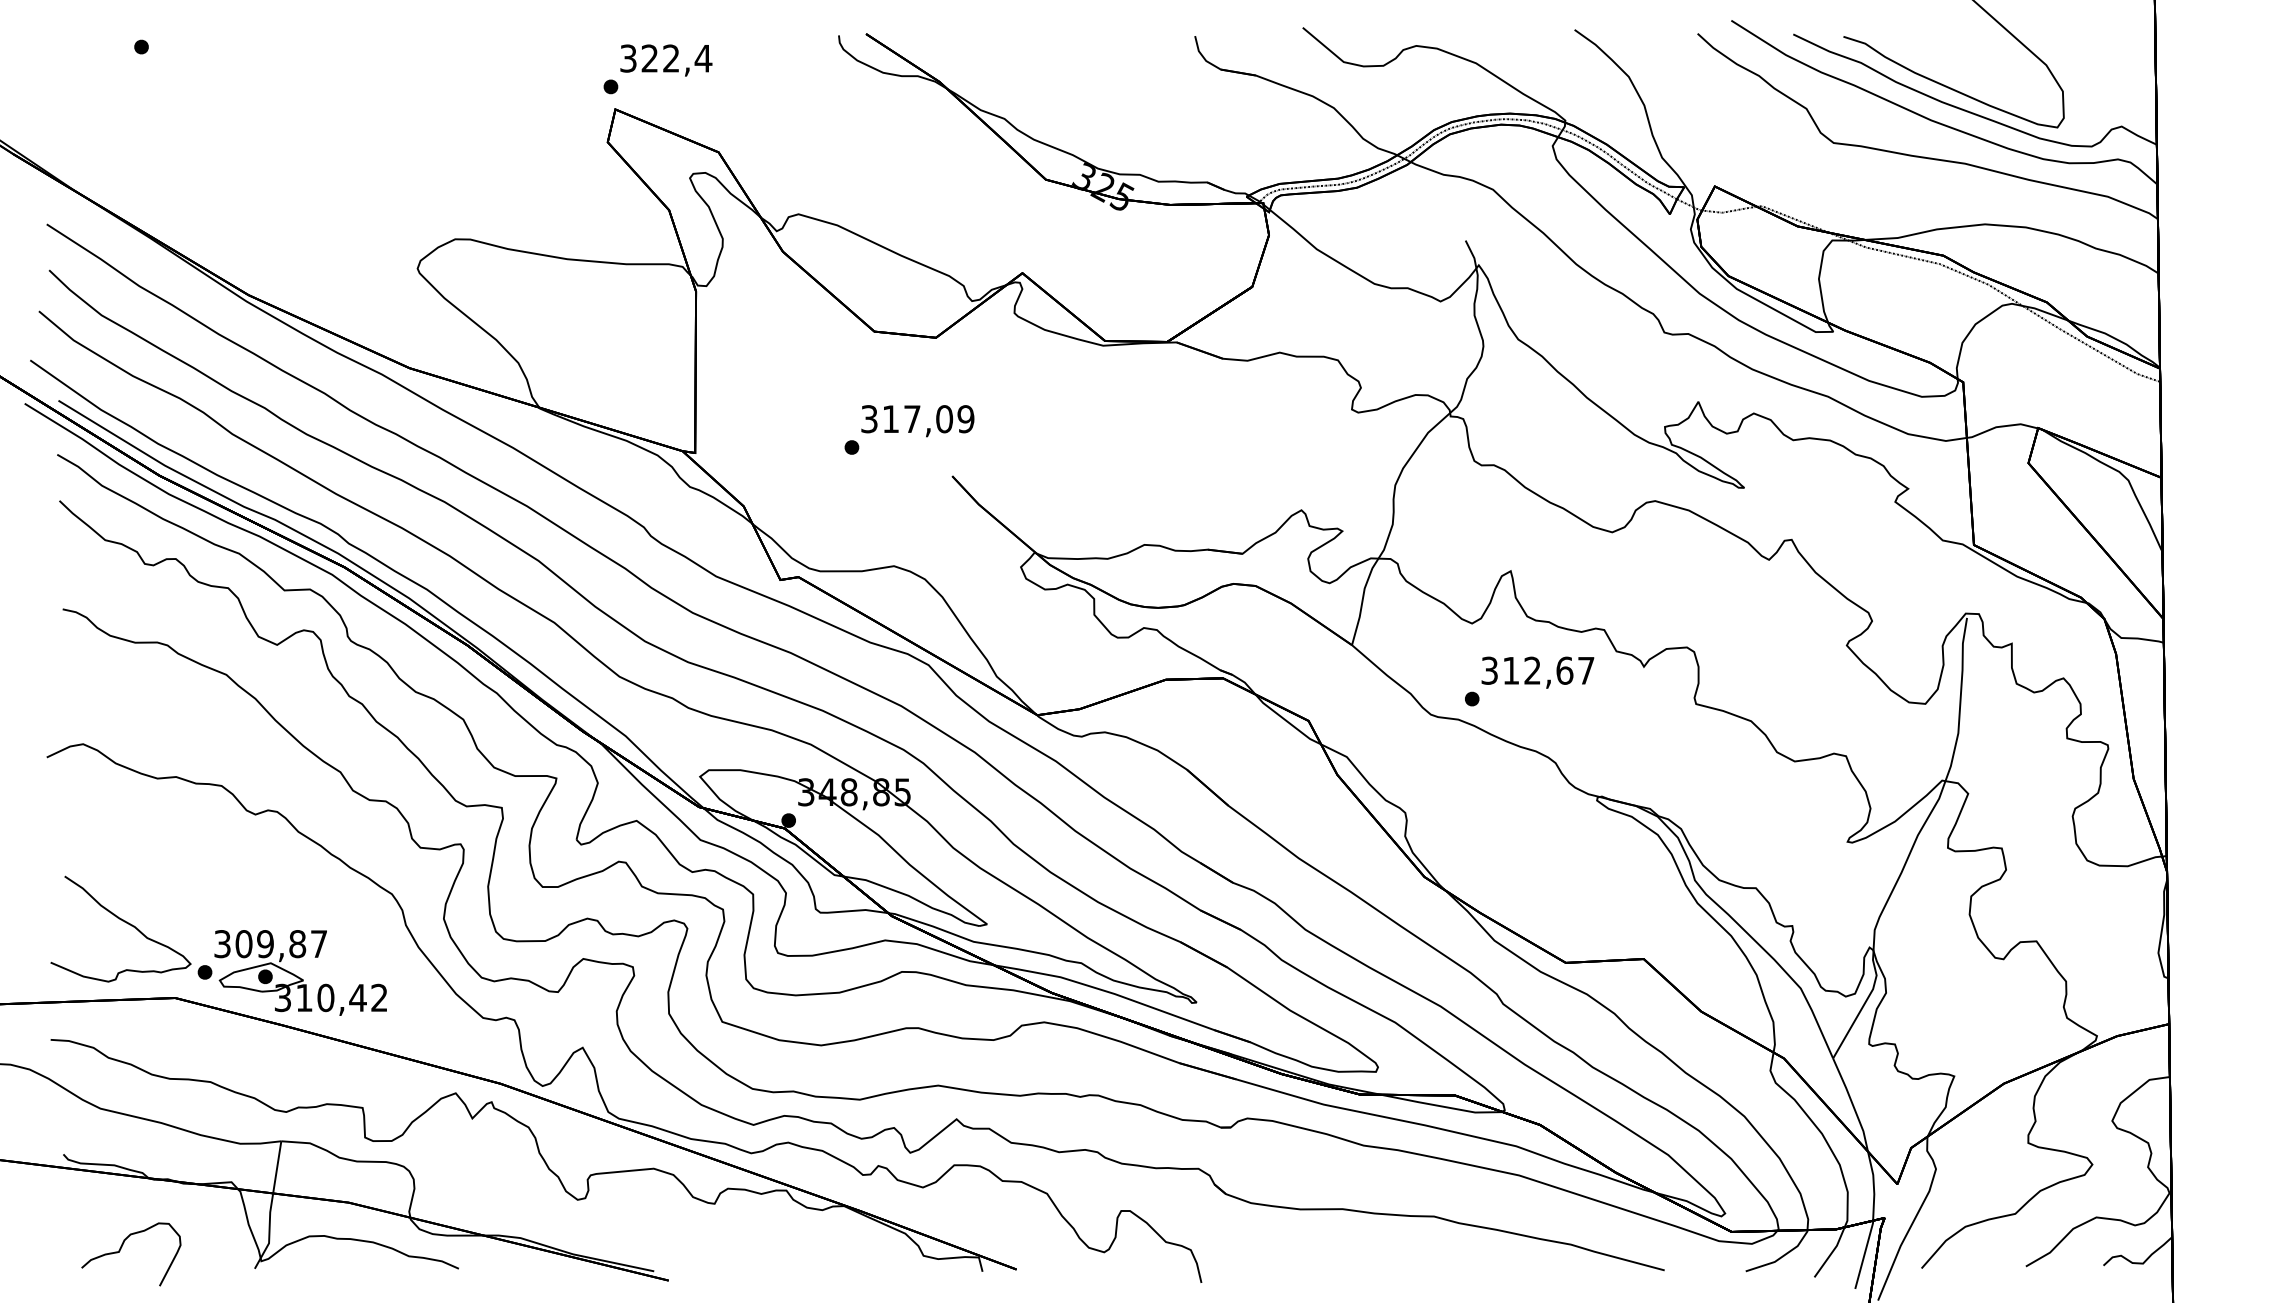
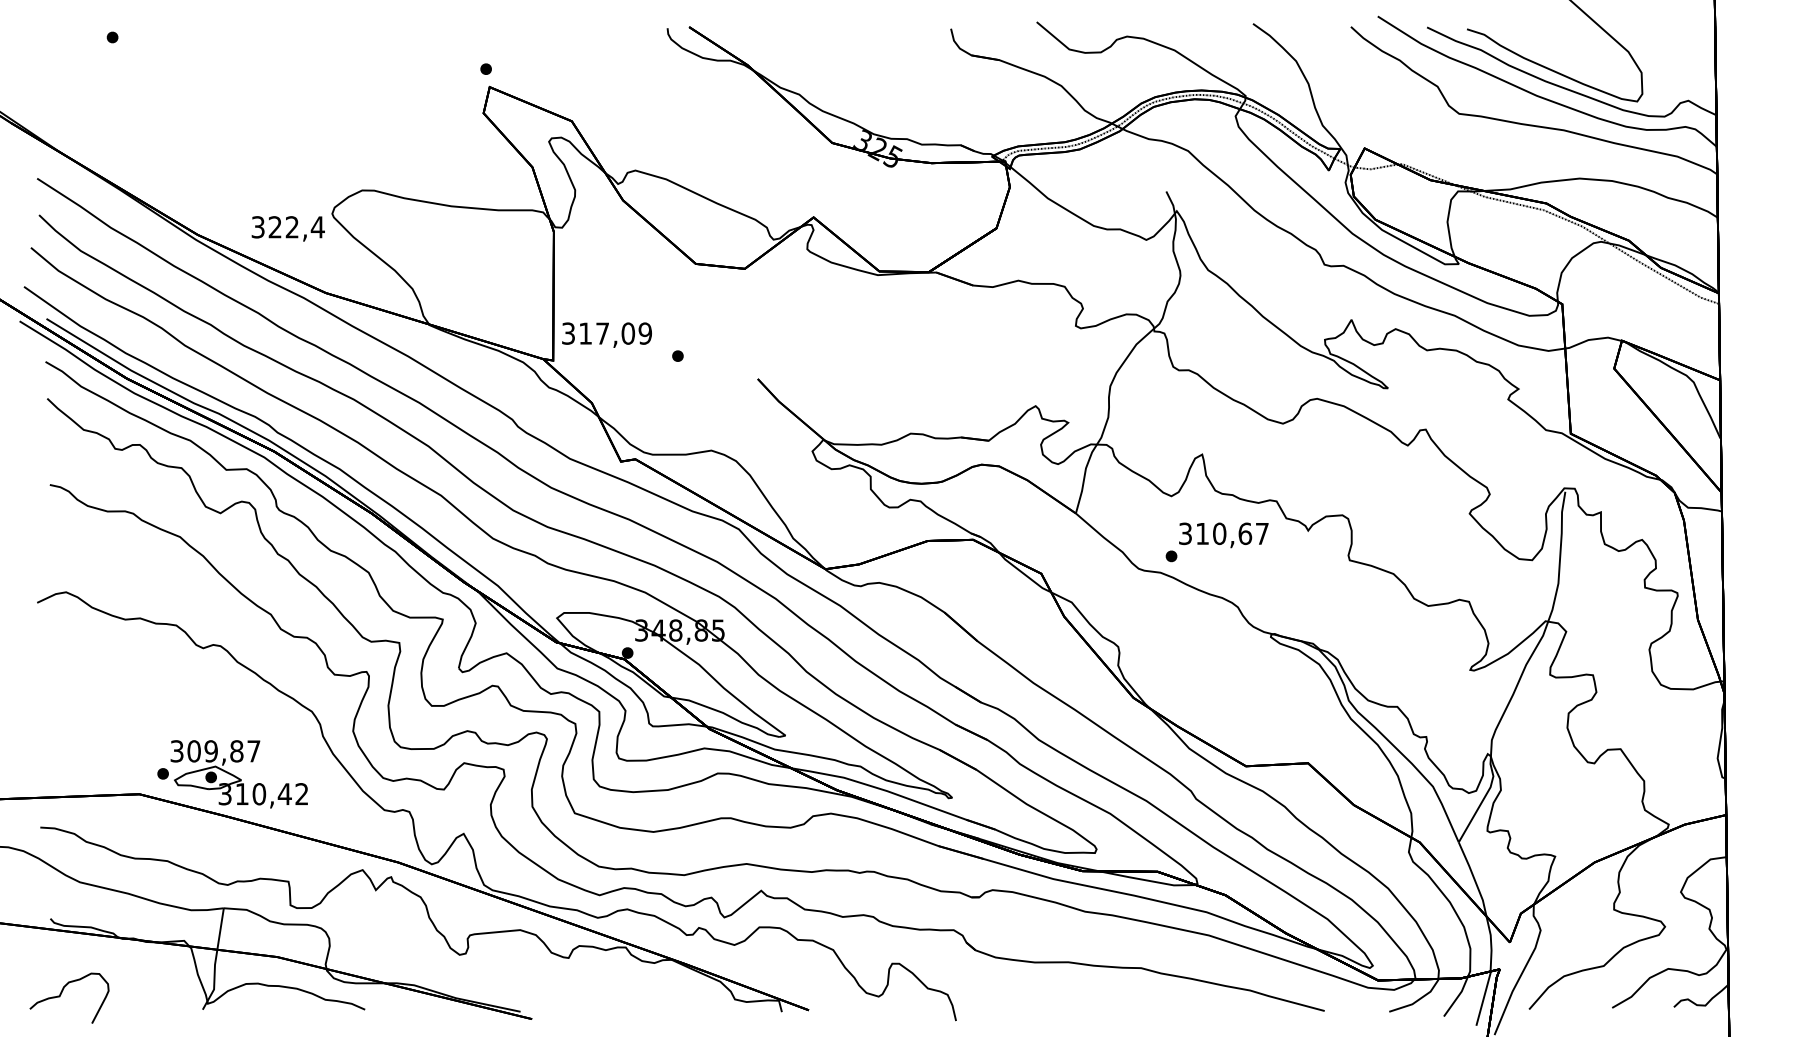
text: (666, 60) -> (288, 228), moved
text: (917, 421) -> (606, 335), moved
text: (1532, 670) -> (1219, 533), 312,67 -> 310,67
curve: (124, 922) -> (99, 734), removed
curve: (121, 1249) -> (61, 994), moved

